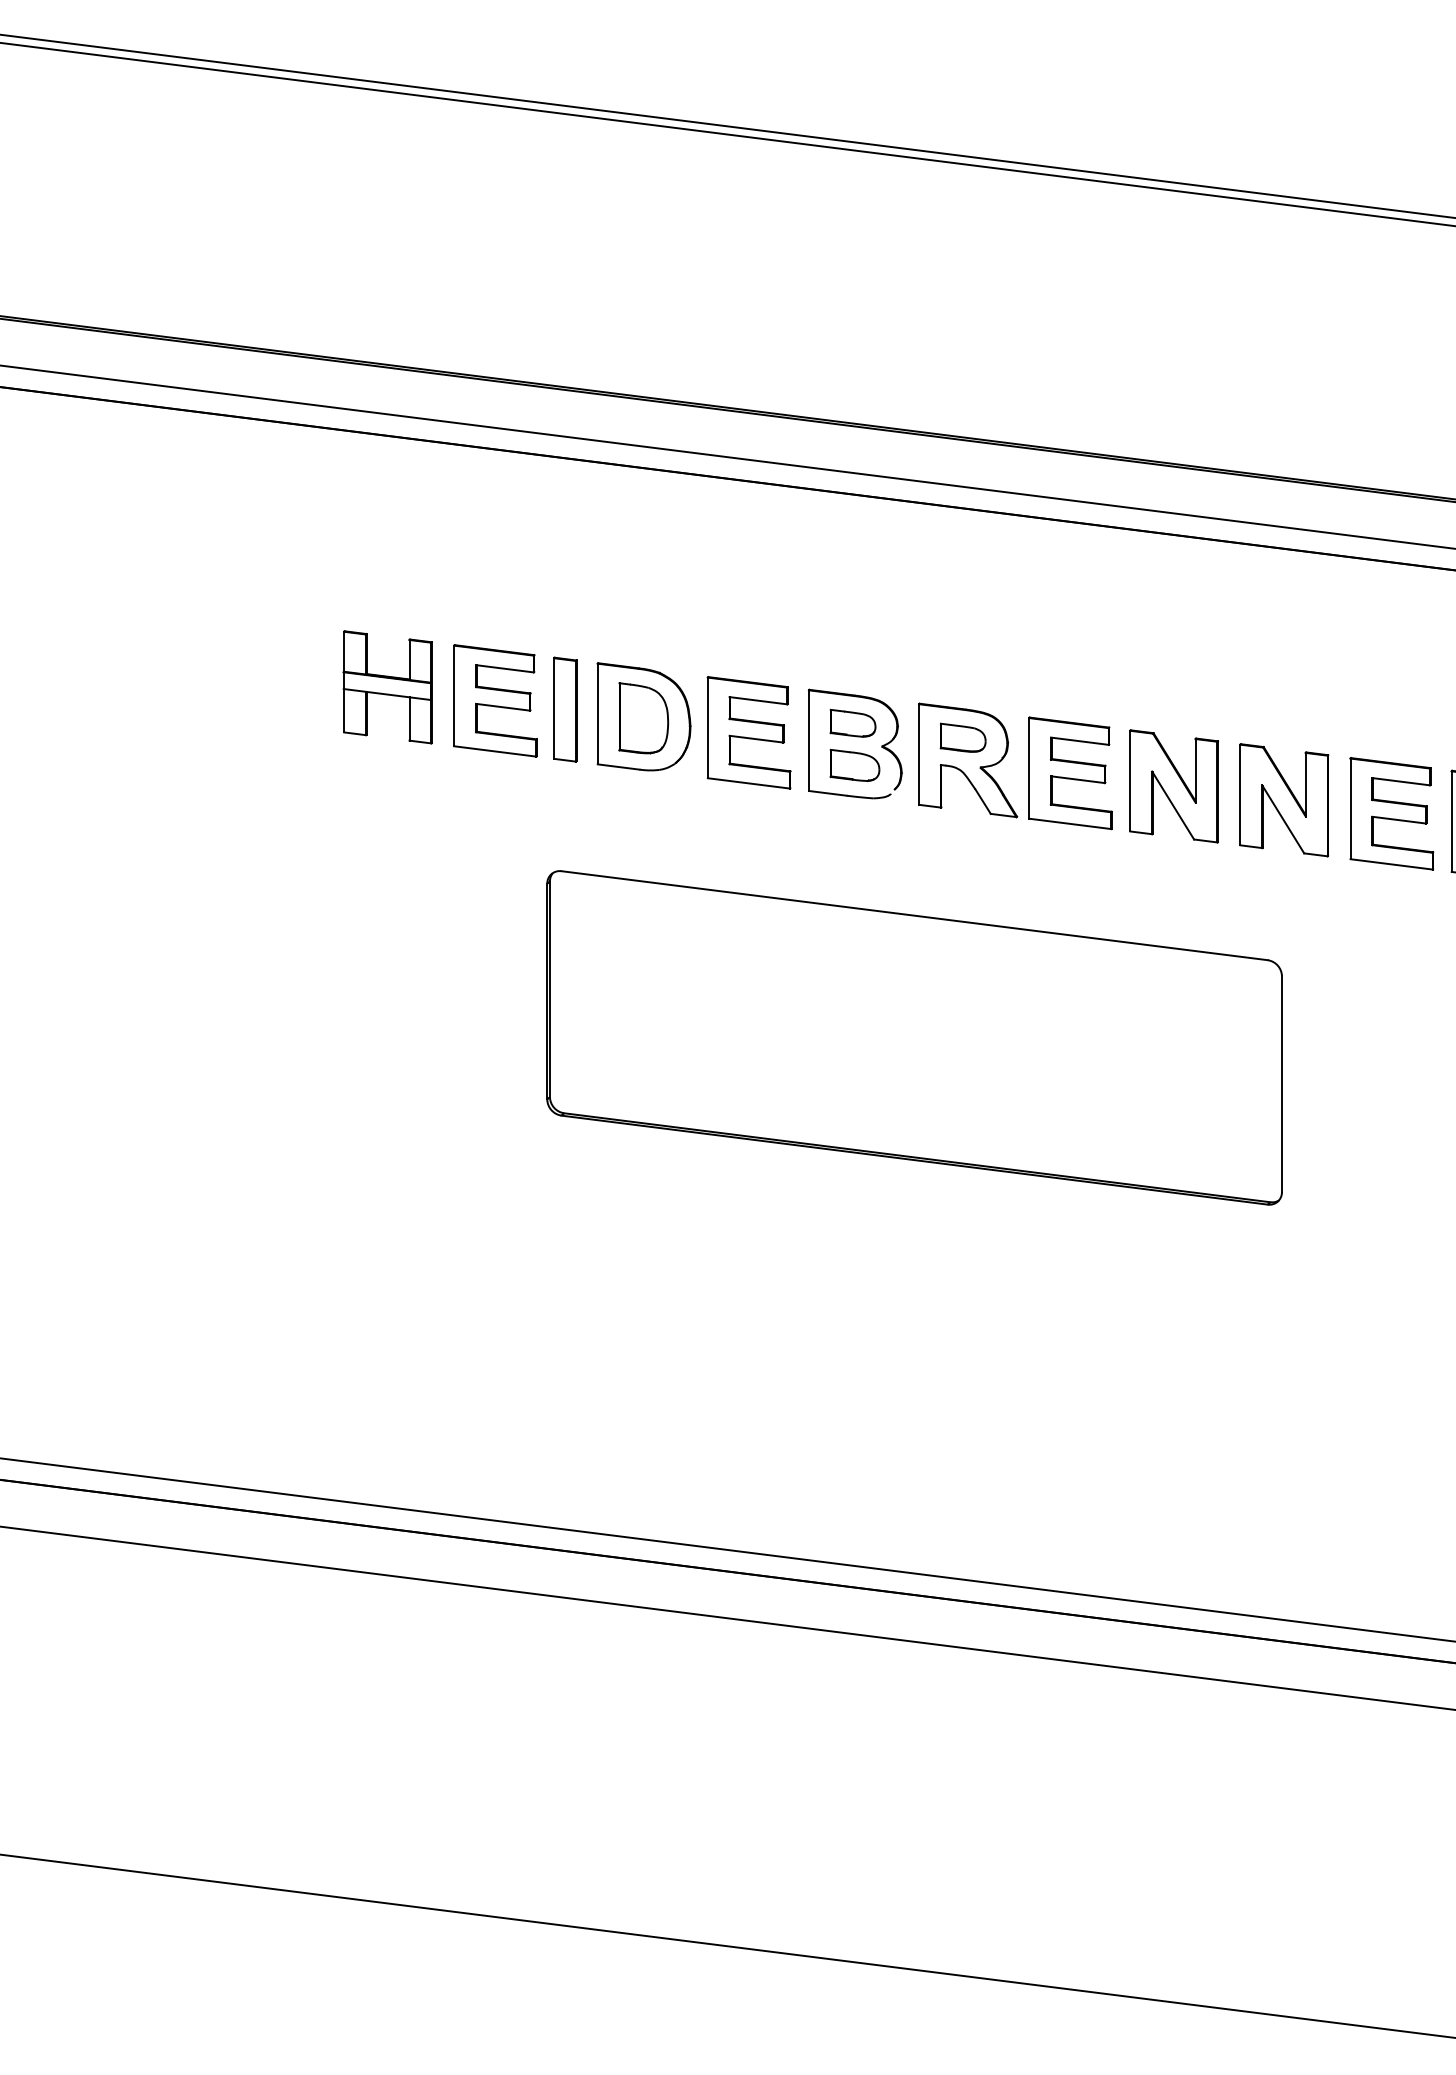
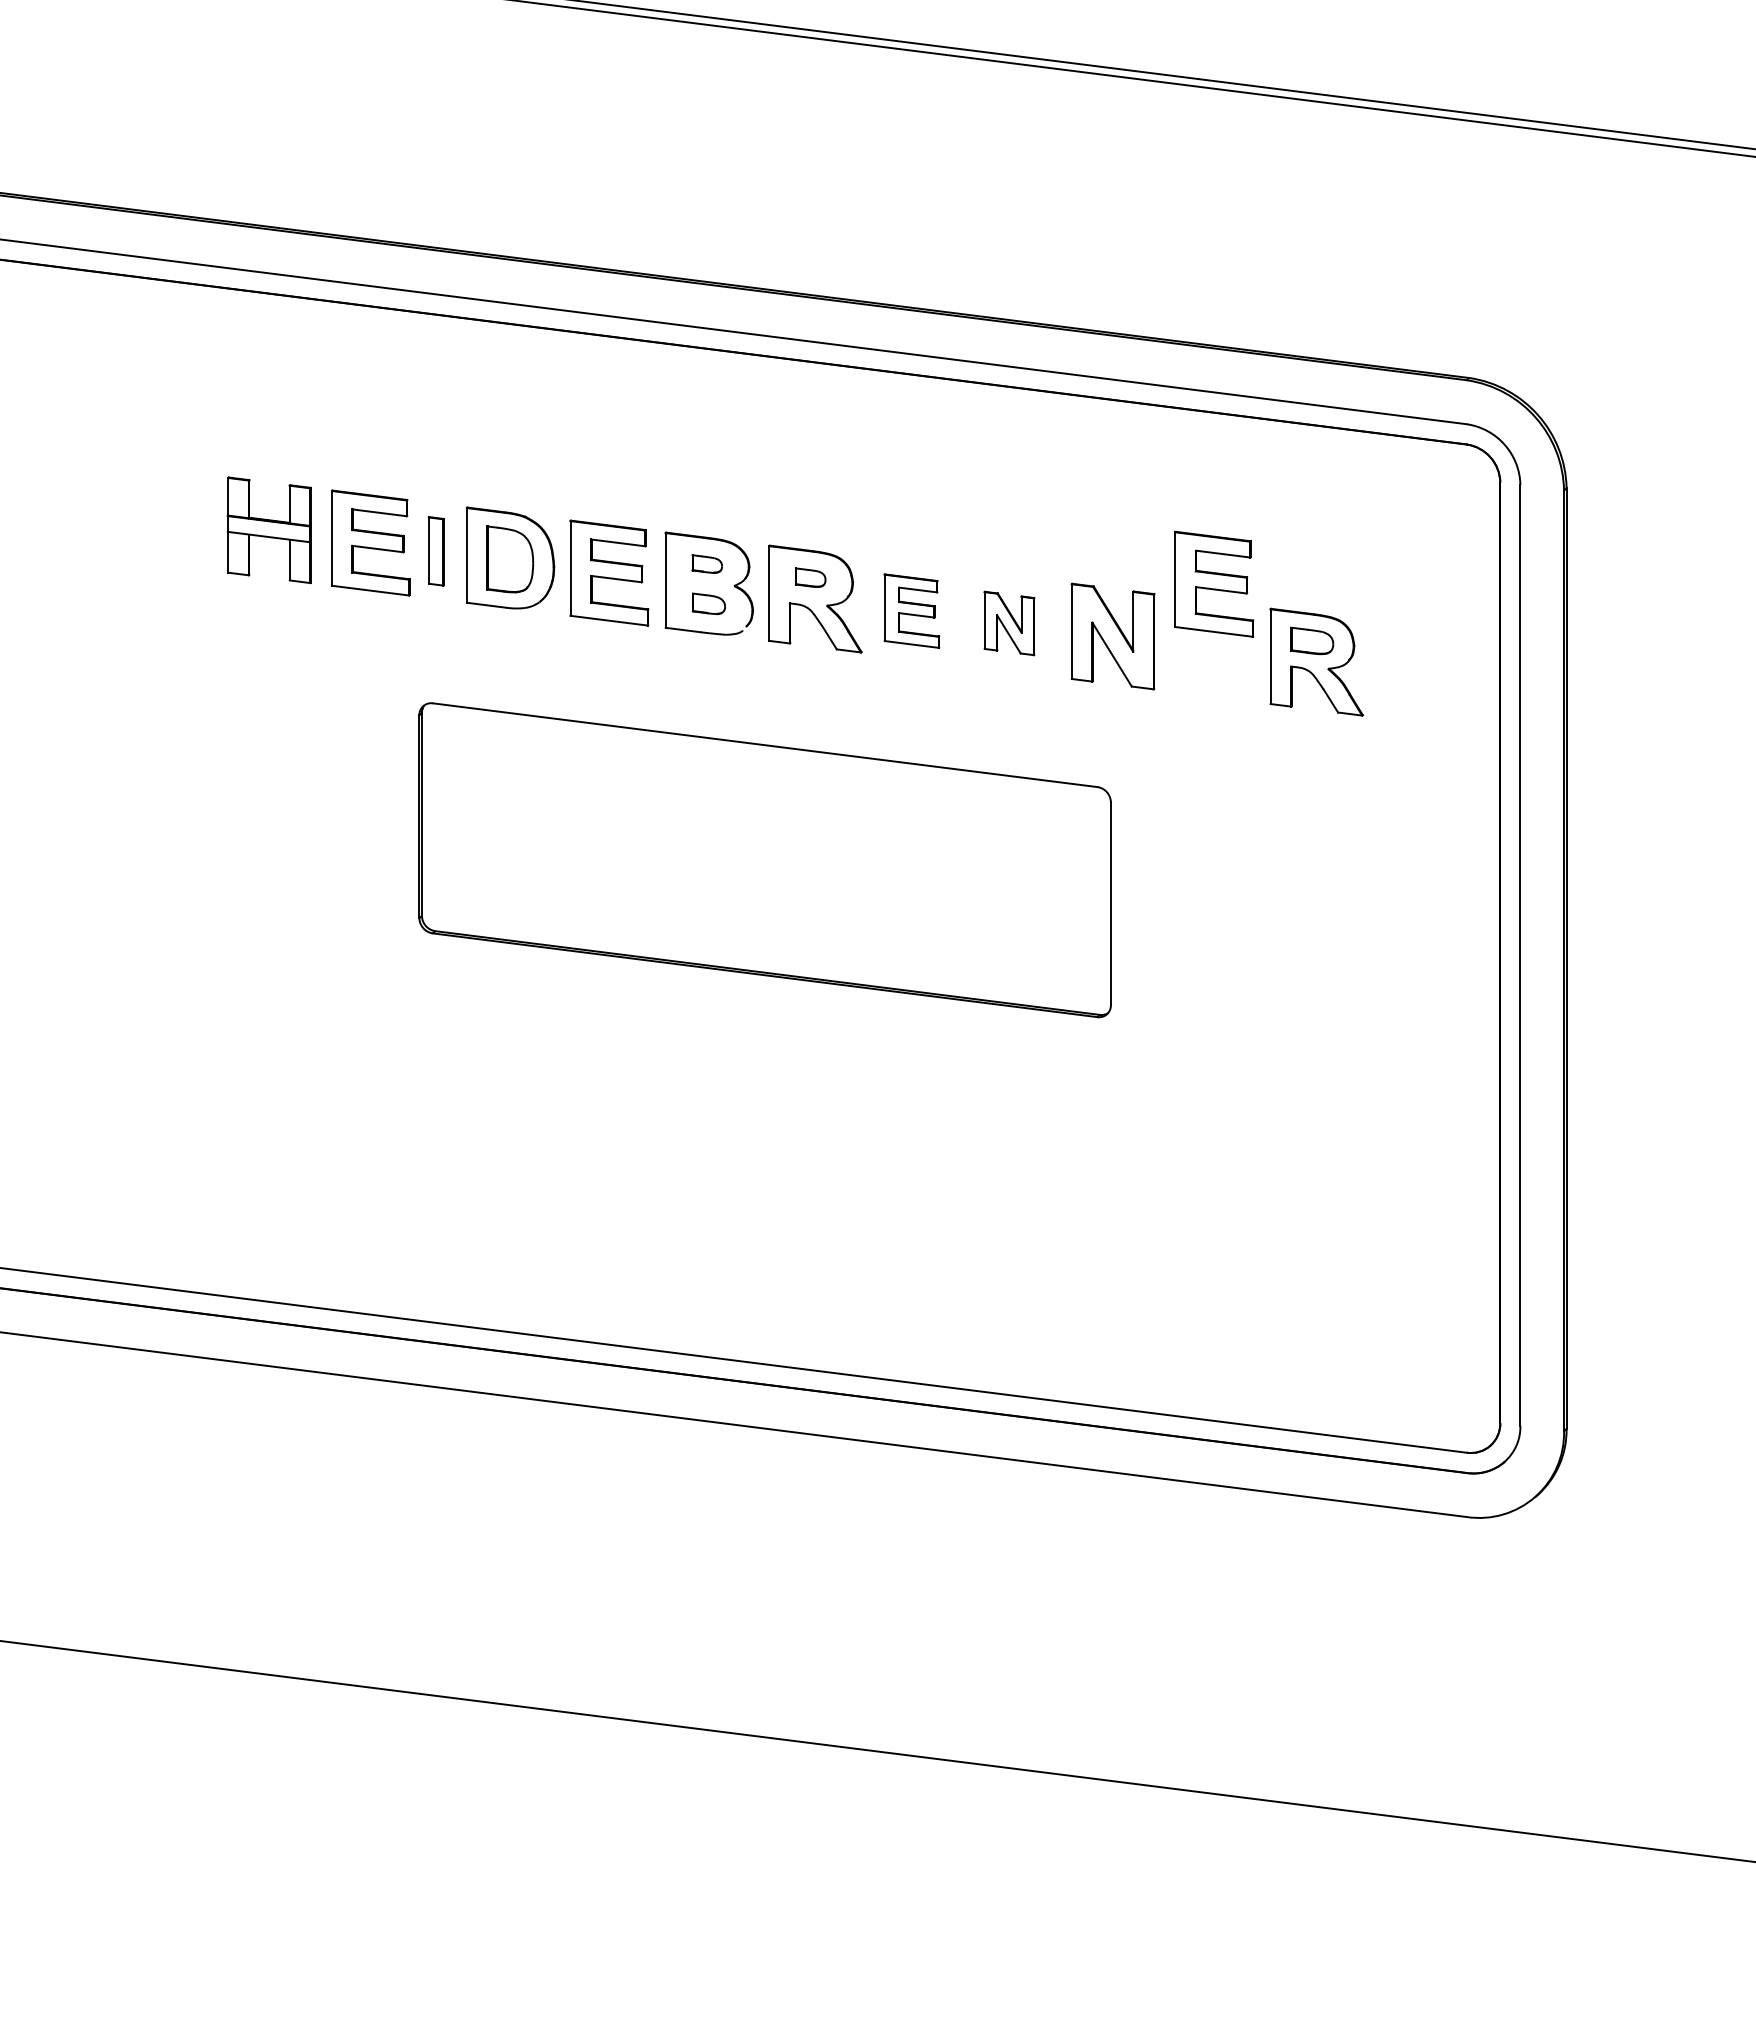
part: (564, 709) -> (435, 551), size x0.7
part: (853, 722) -> (707, 563), size x0.7
part: (962, 737) -> (810, 577), size x0.7
part: (854, 765) -> (708, 603), size x0.7
part: (1070, 772) -> (911, 610), size x0.7
part: (1174, 786) -> (1009, 623), size x0.6
part: (1392, 812) -> (1214, 583), moved

